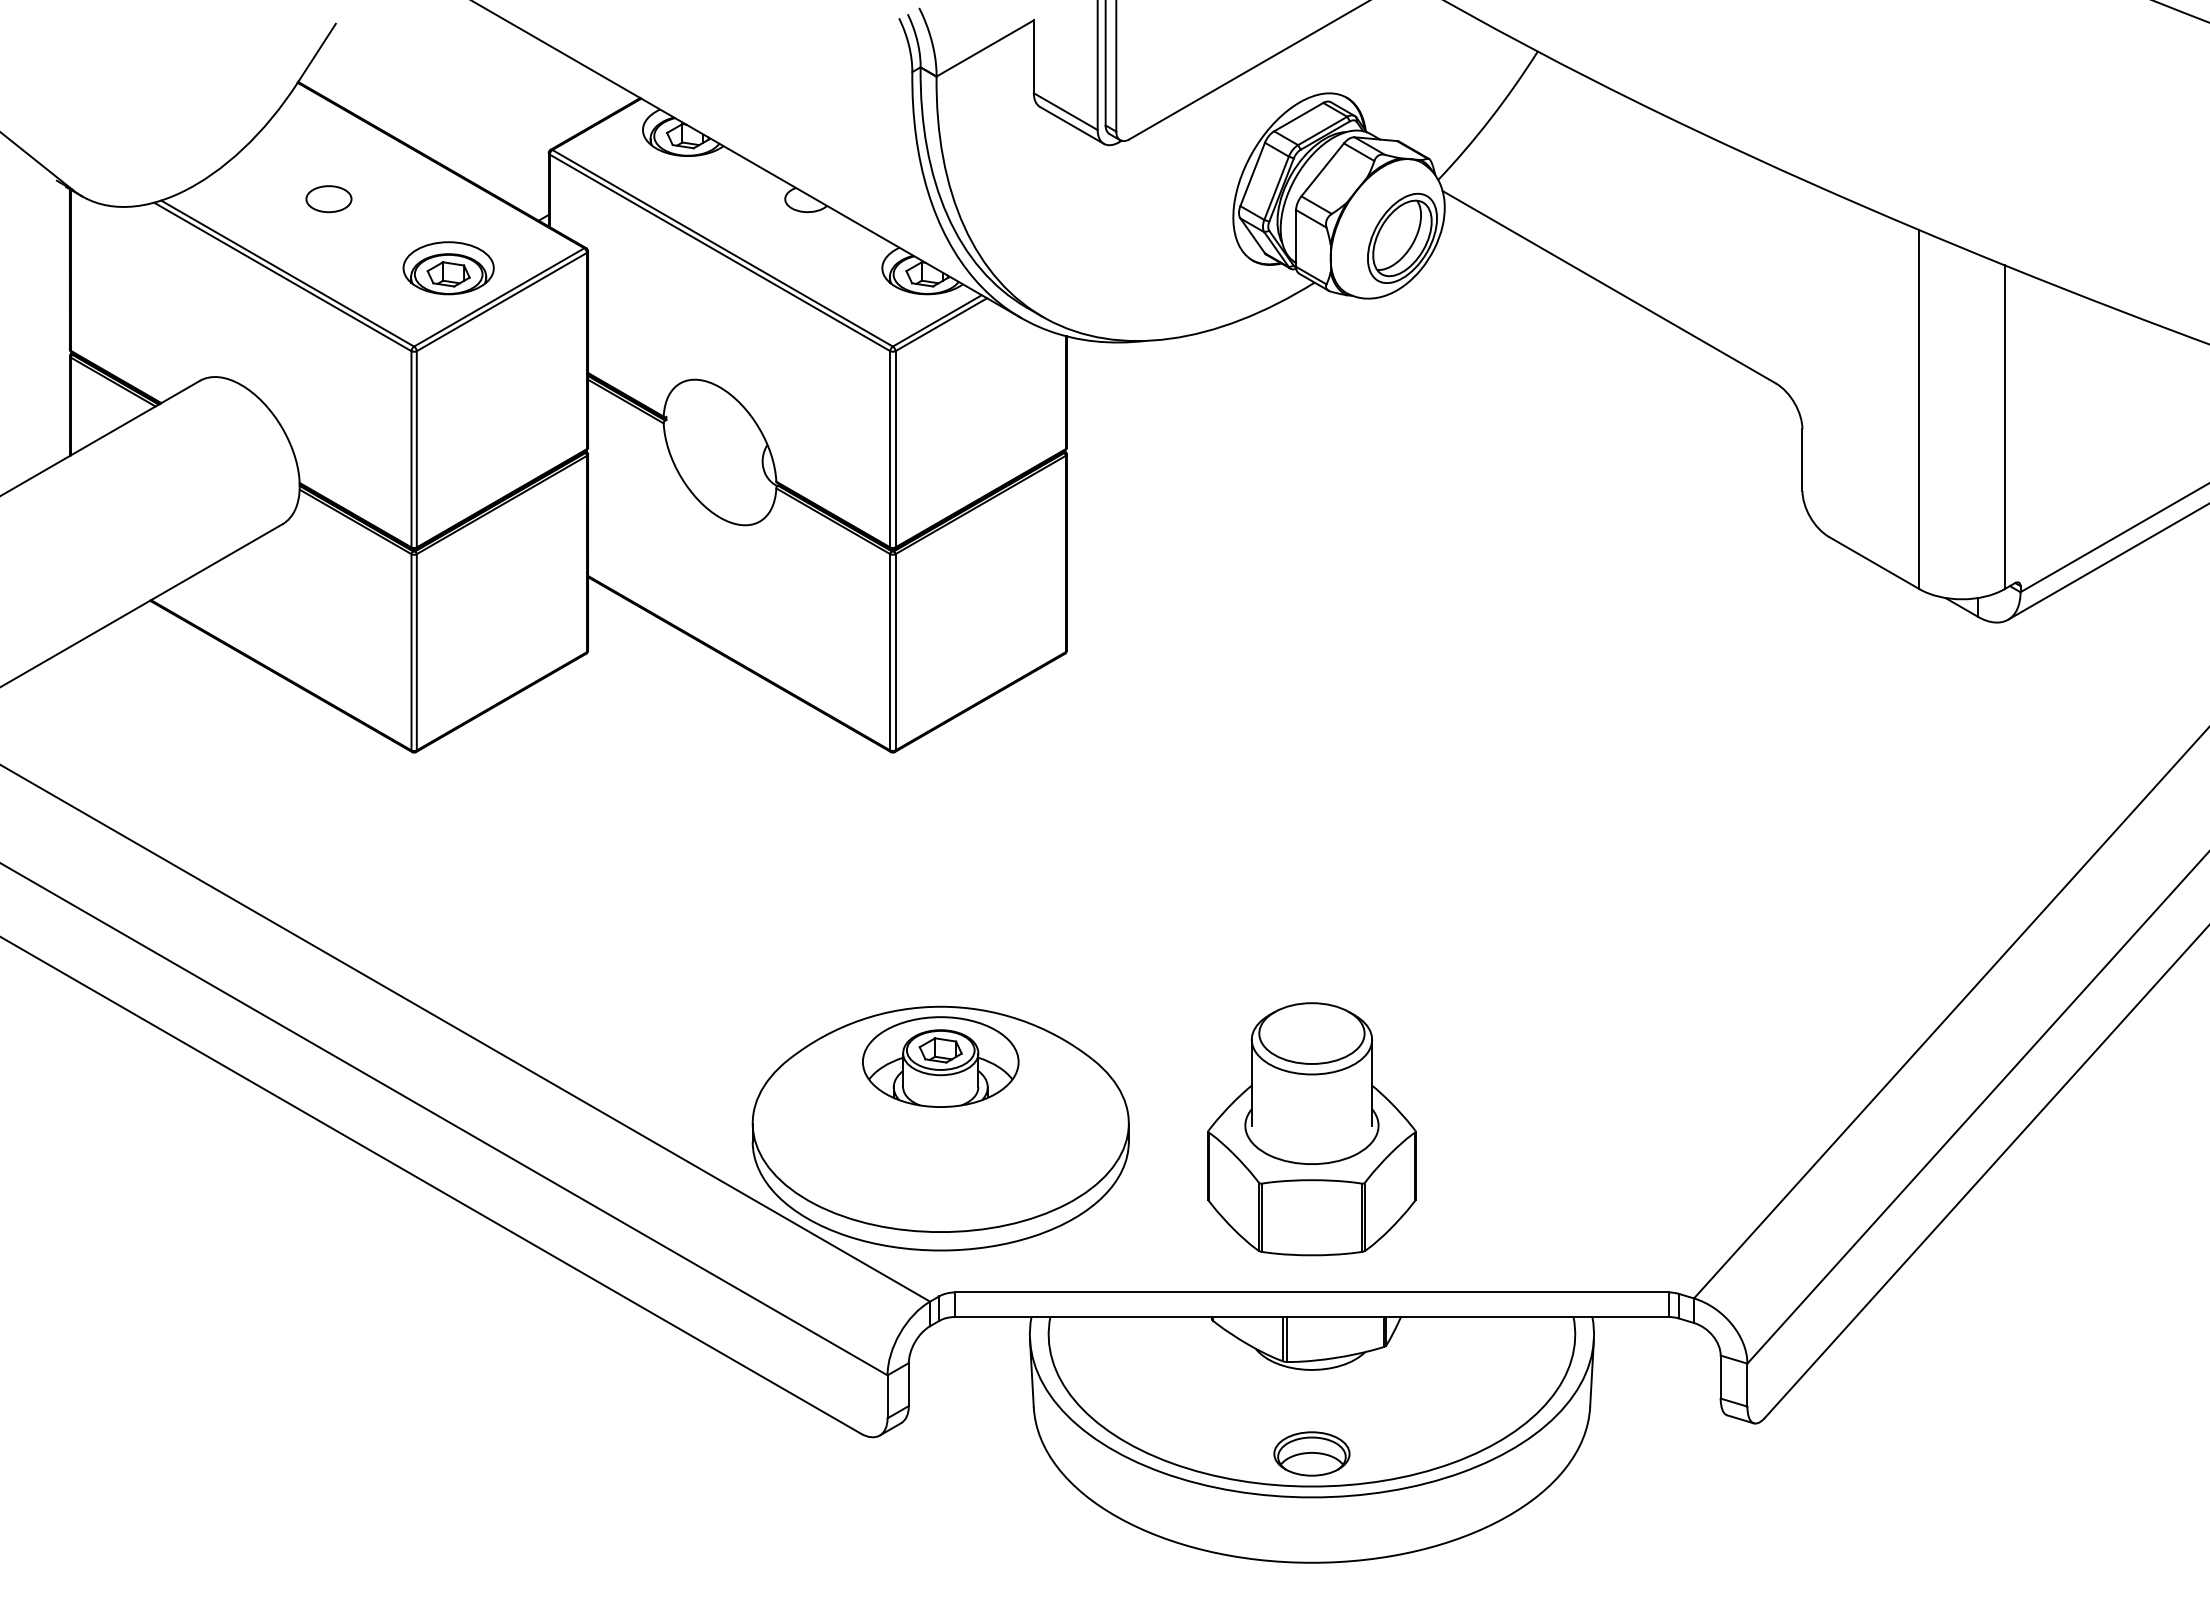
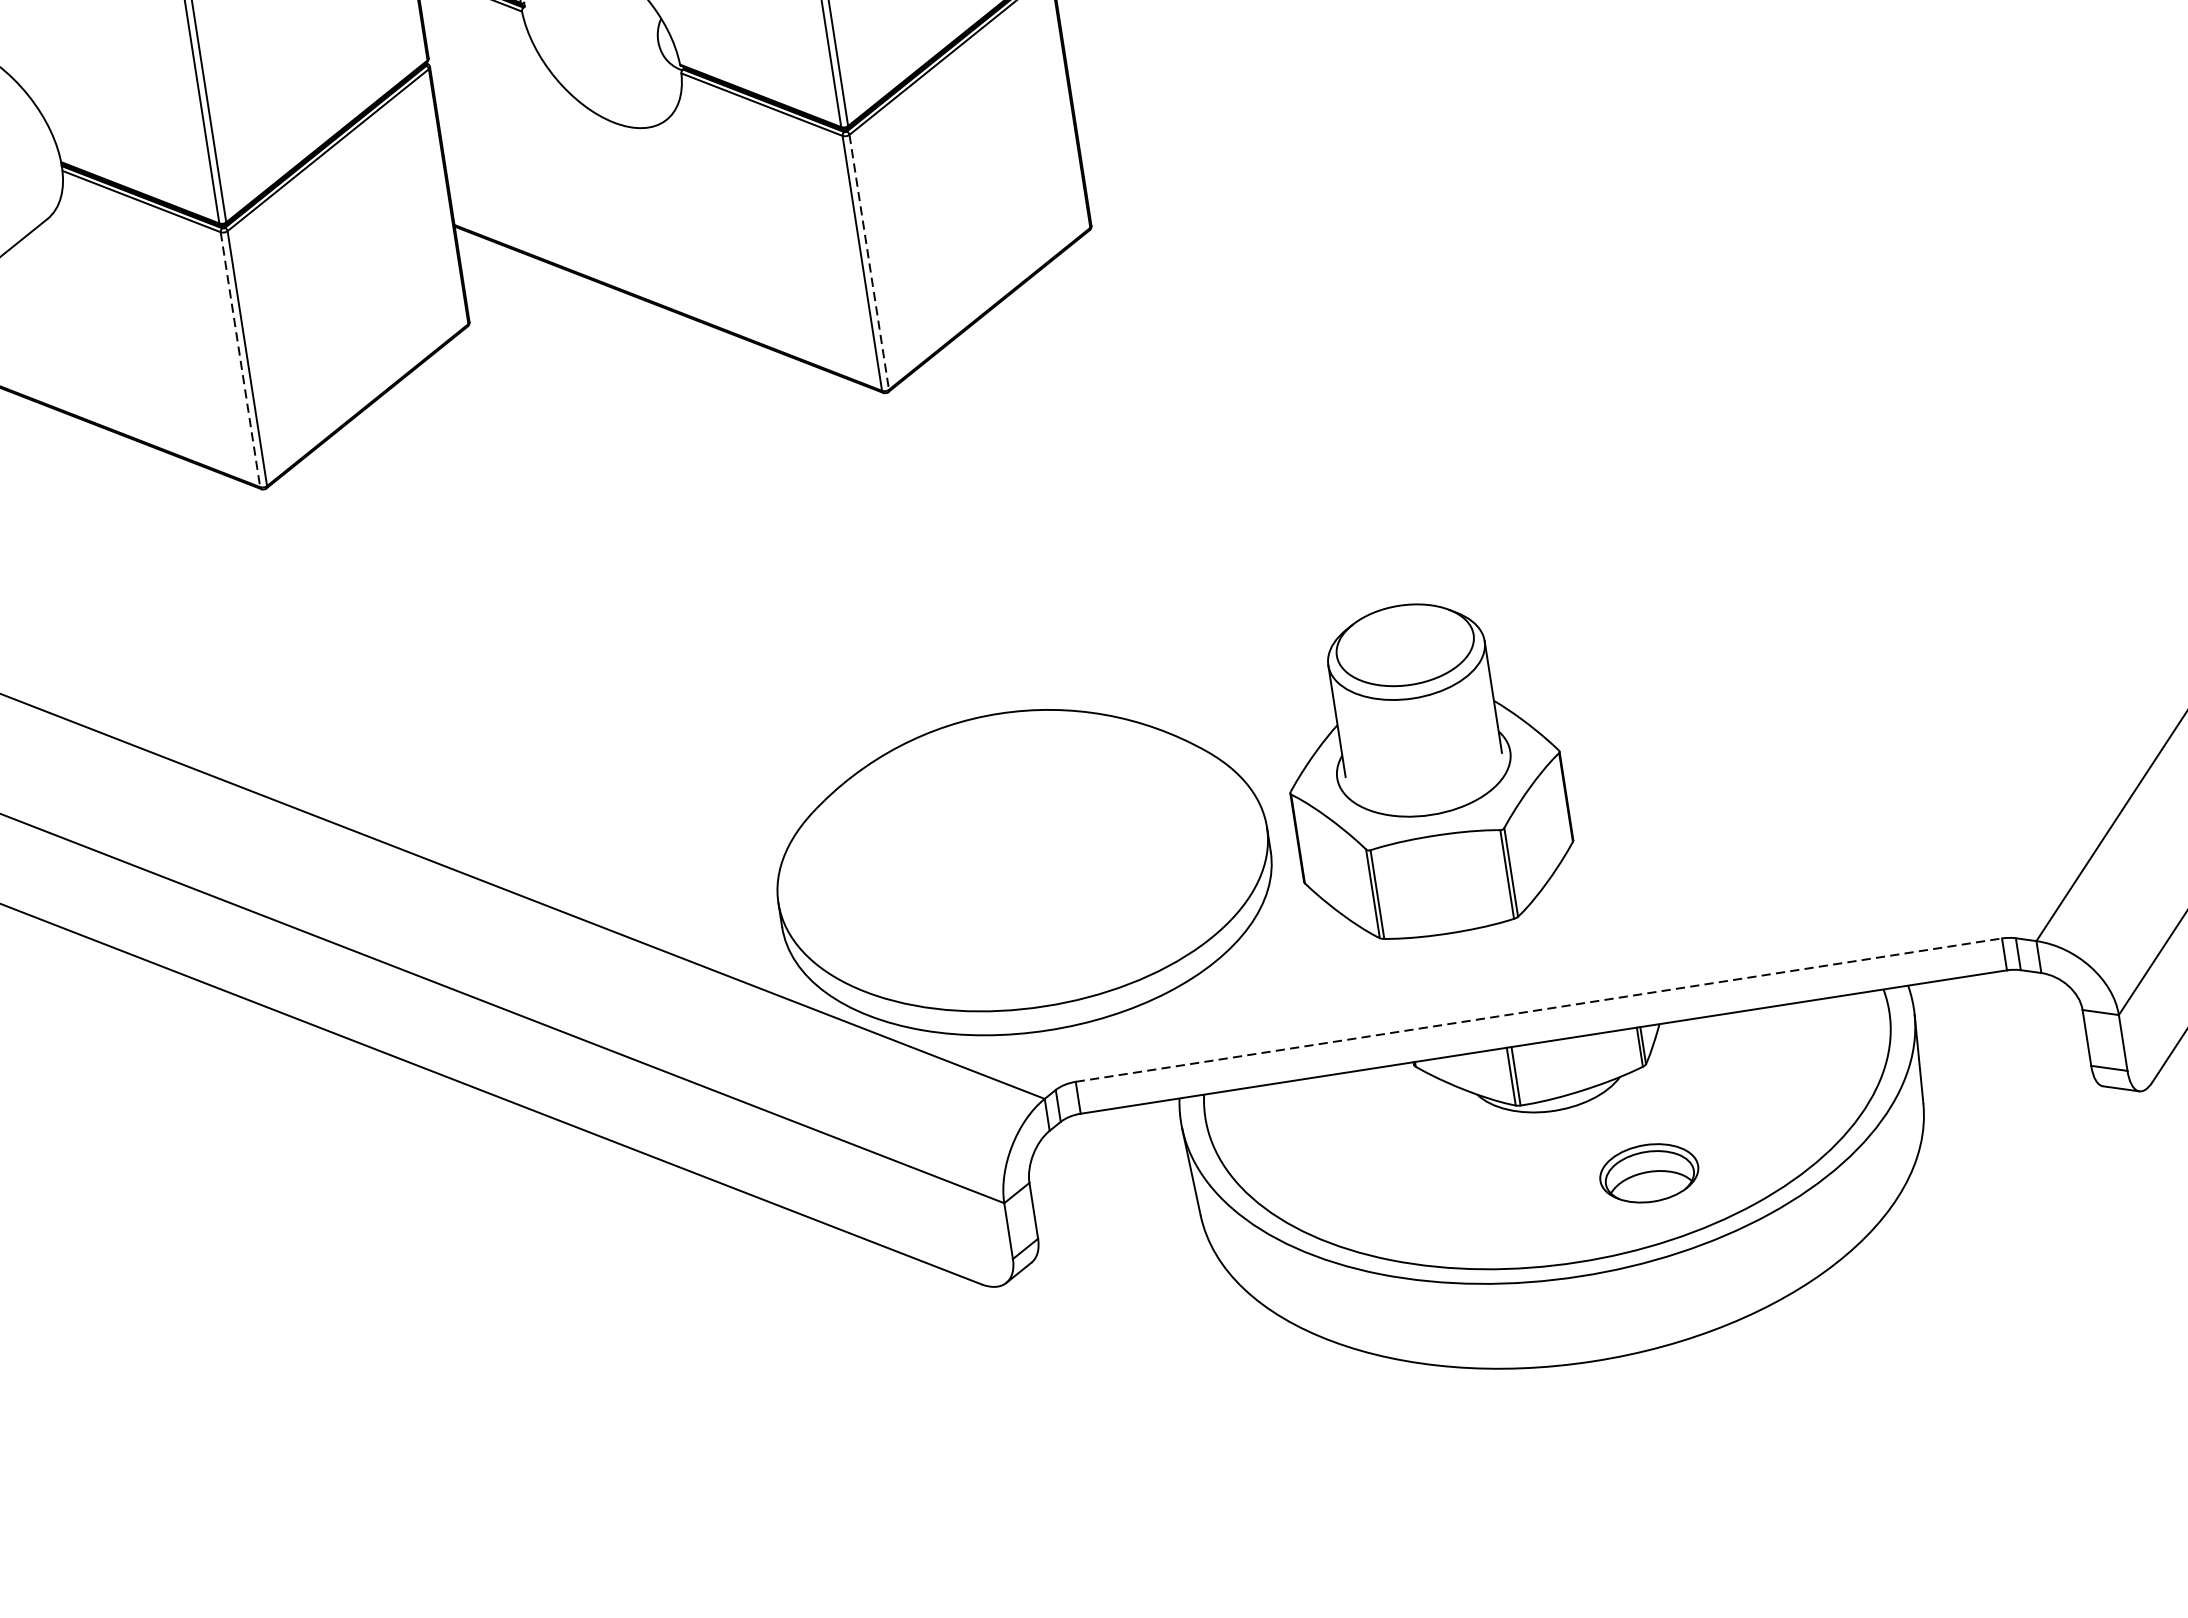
line: (411, 652) -> (240, 359), solid -> dashed
line: (895, 652) -> (869, 262), solid -> dashed
part: (940, 1061) -> (1009, 784), removed
part: (1311, 1129) -> (1423, 769), moved
line: (1311, 1292) -> (1538, 1010), solid -> dashed
part: (1311, 1453) -> (1648, 1172), moved

